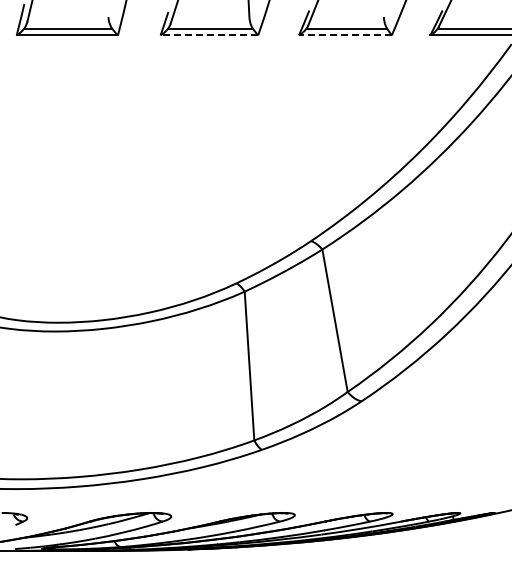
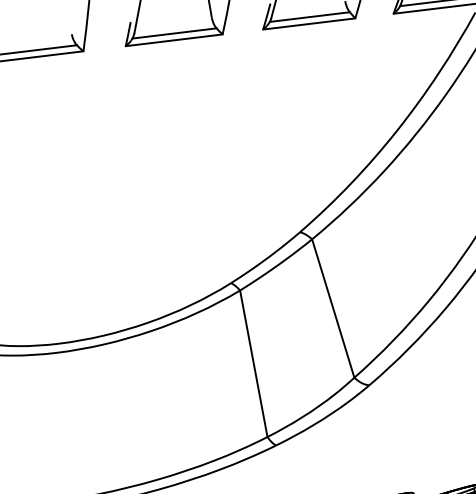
line: (209, 35) -> (174, 40), dashed -> solid
line: (344, 35) -> (308, 24), dashed -> solid

